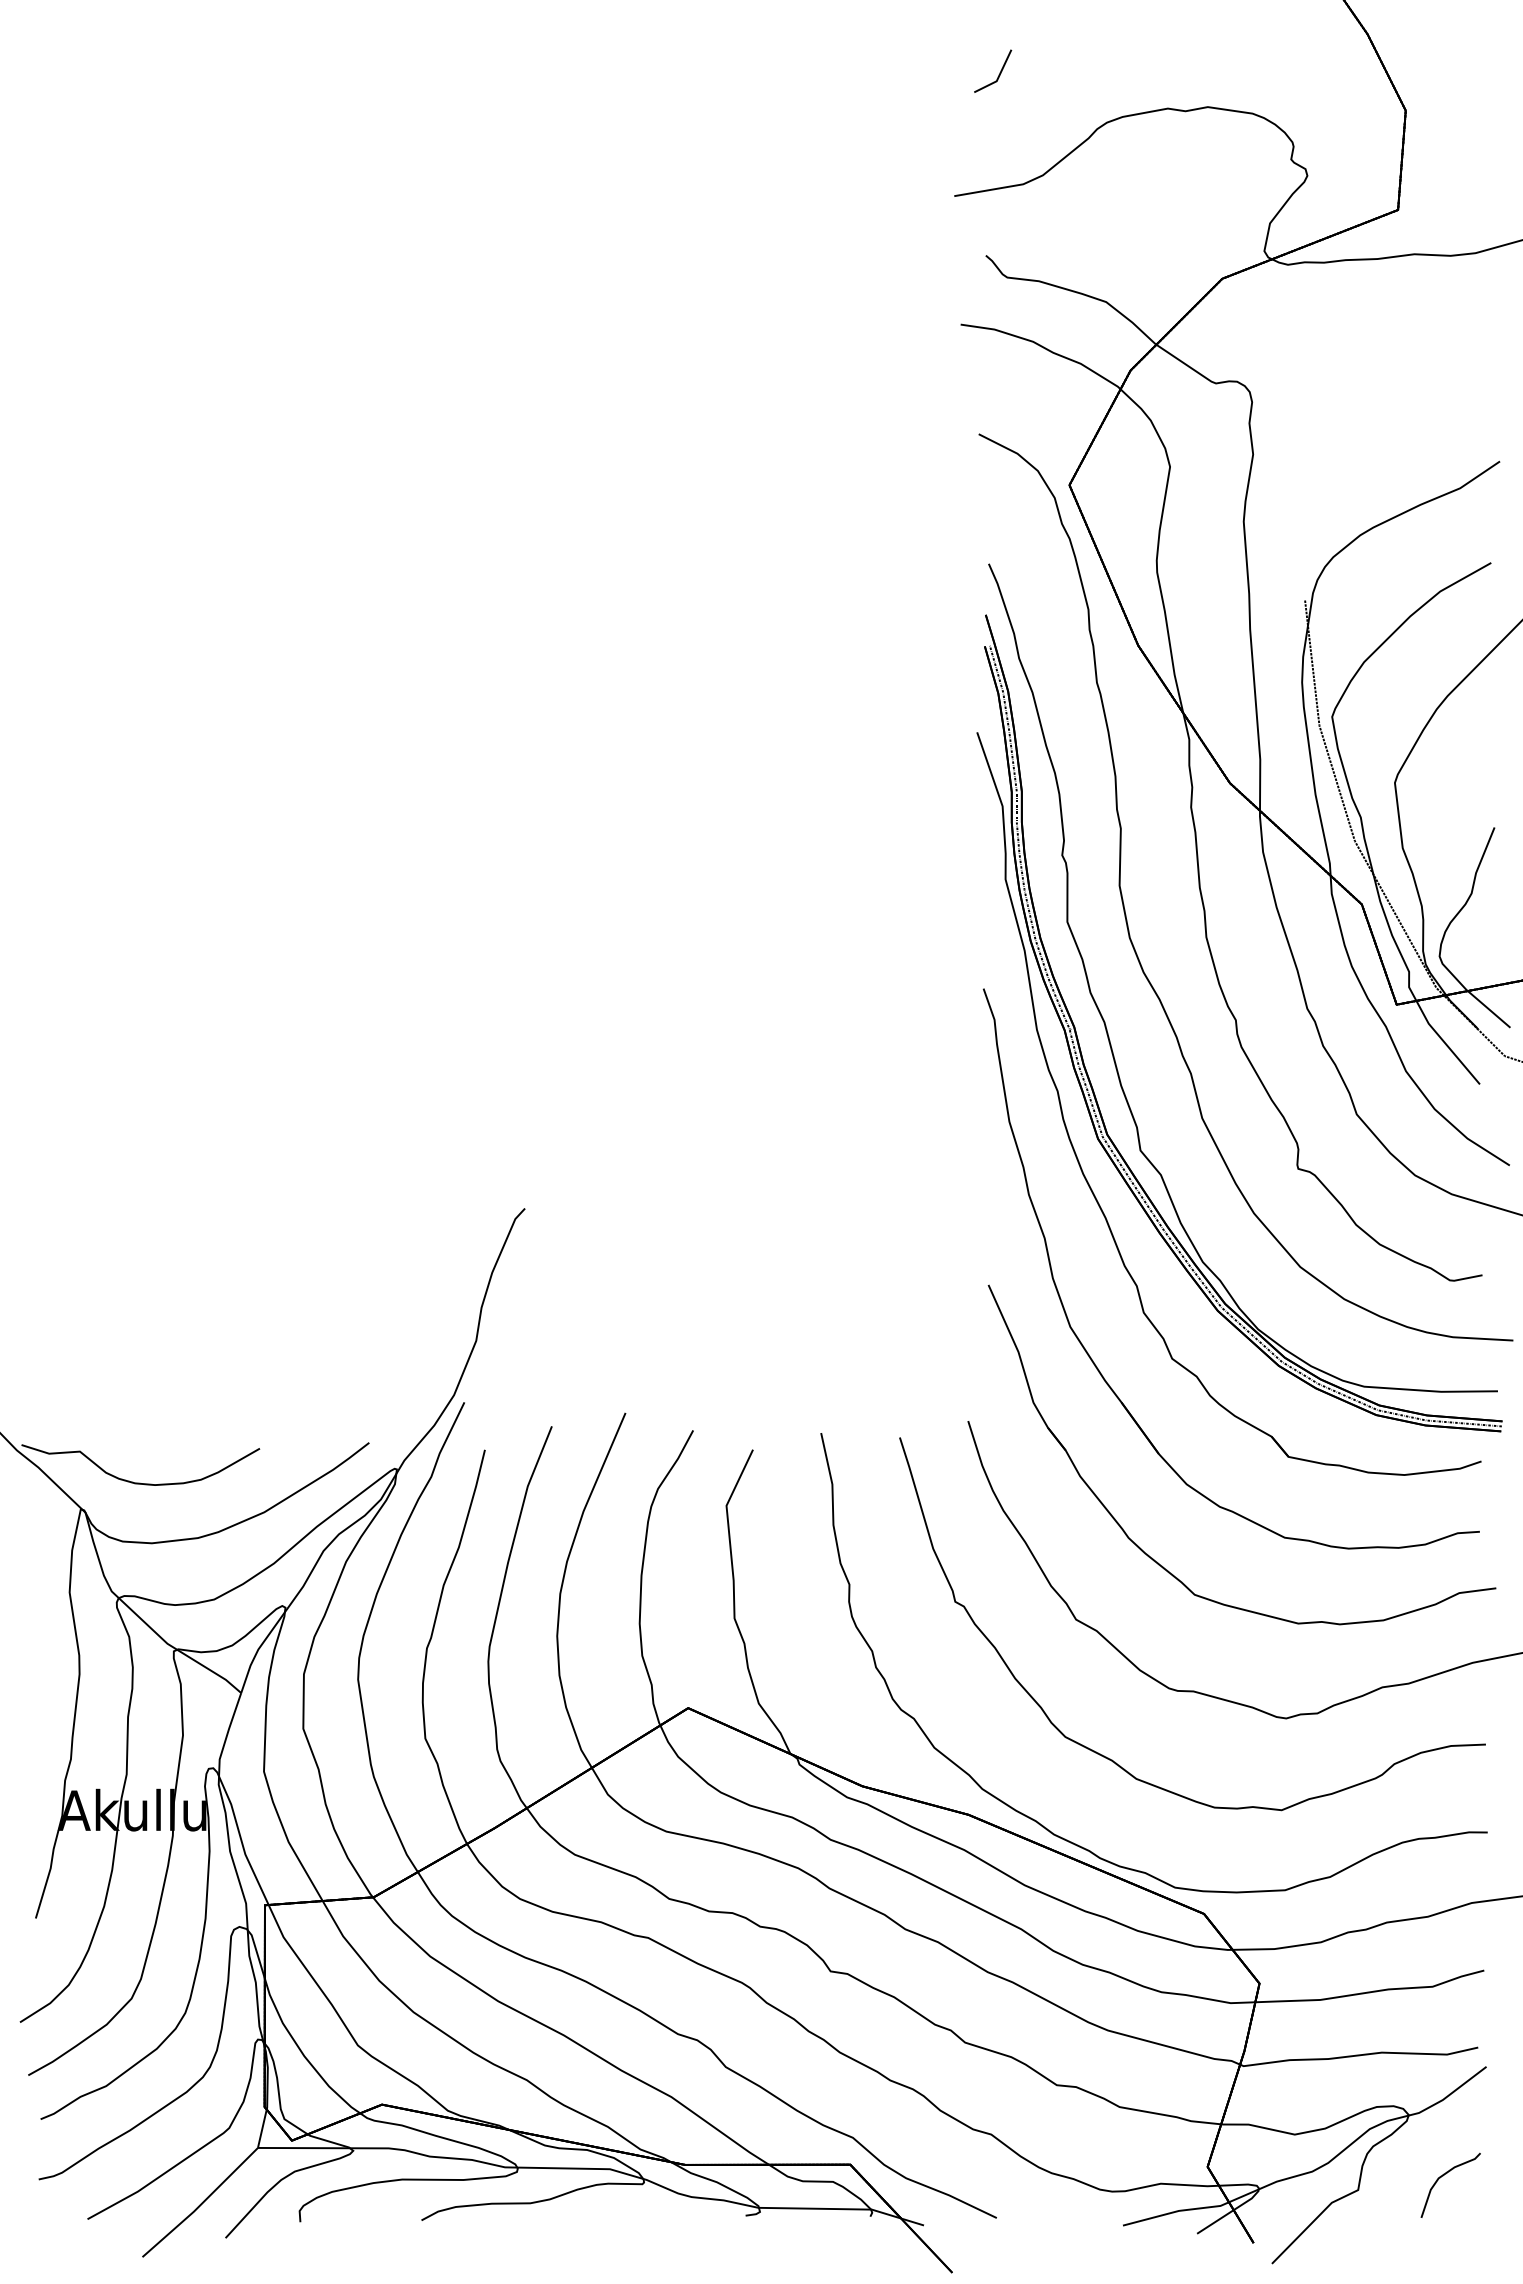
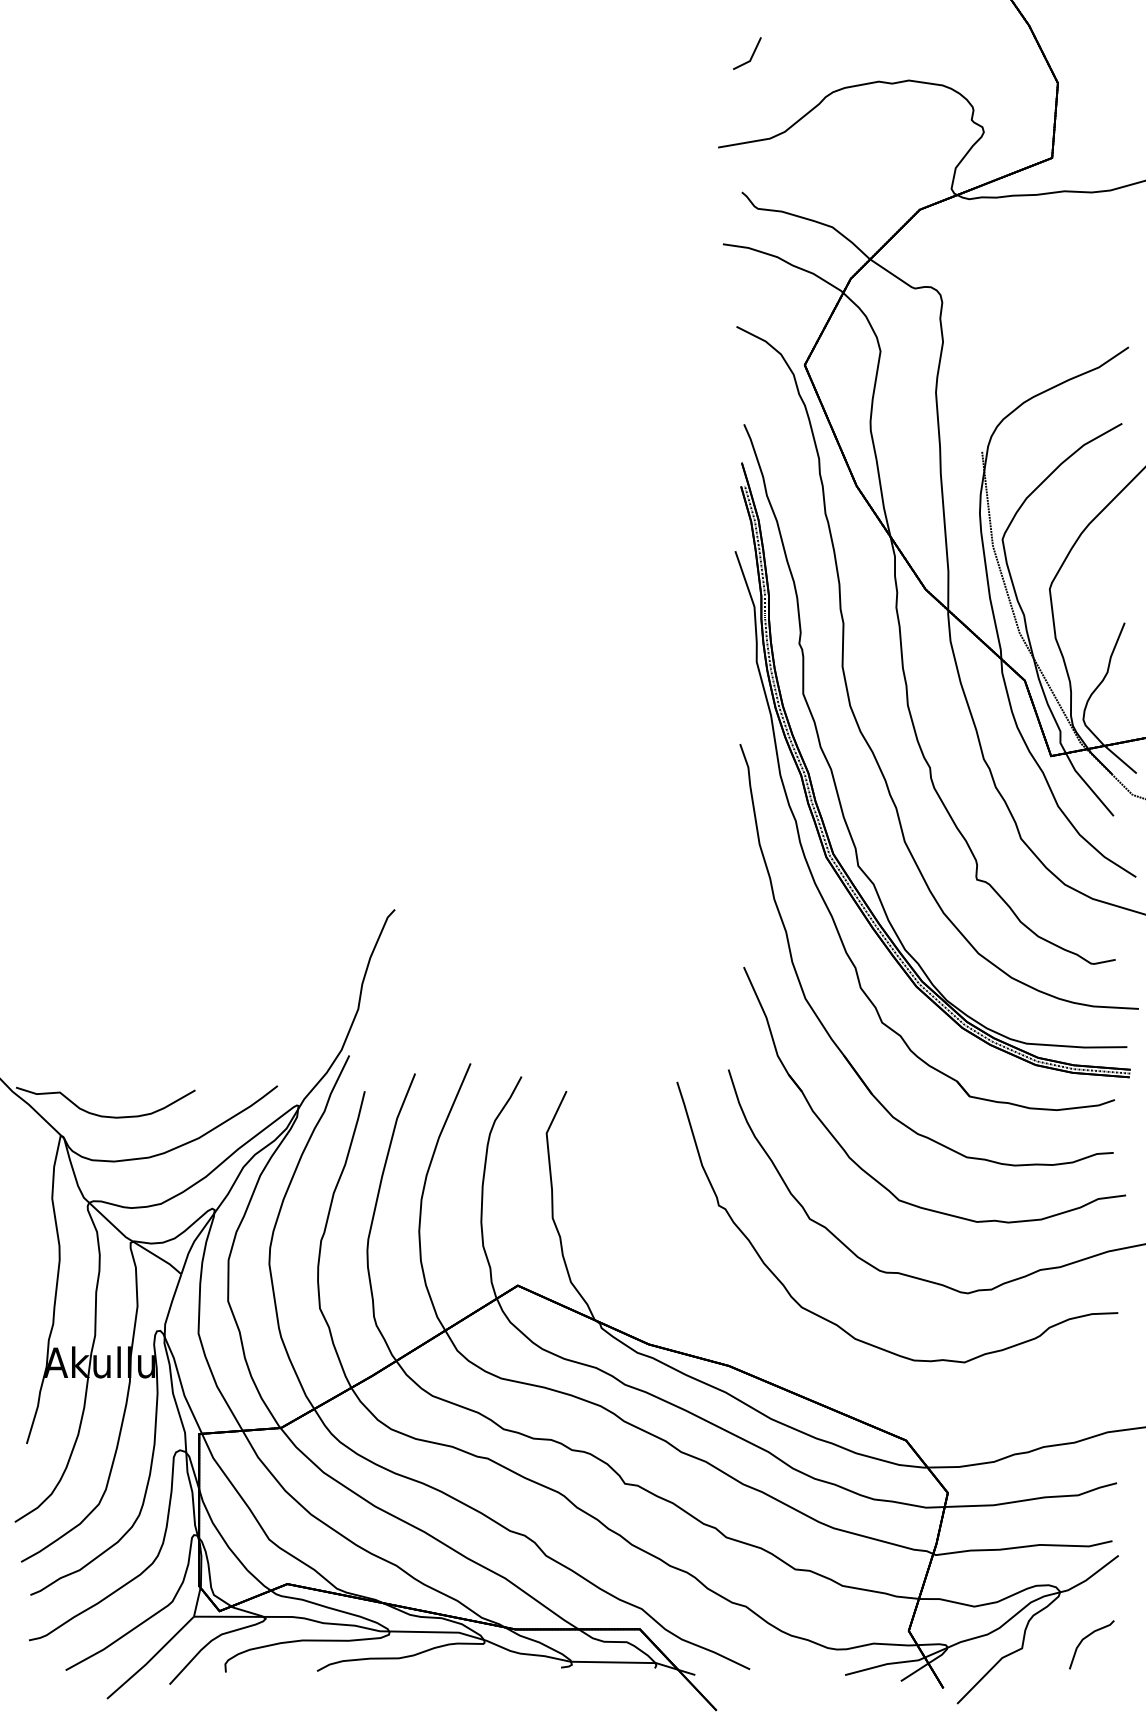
part: (1038, 1821) -> (781, 1370), removed

